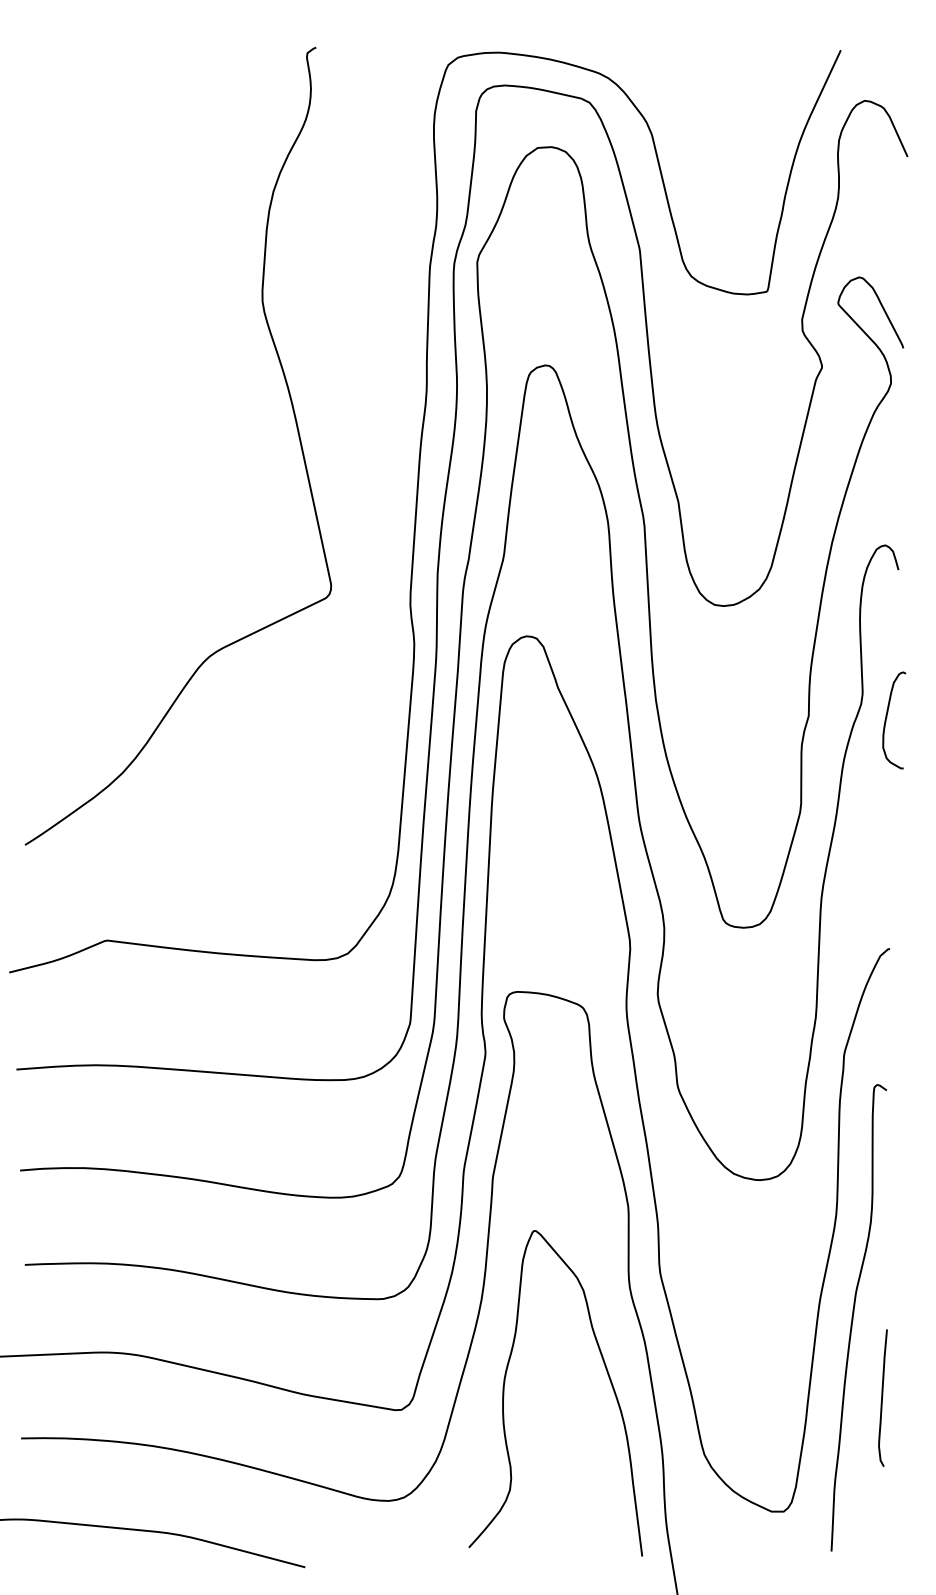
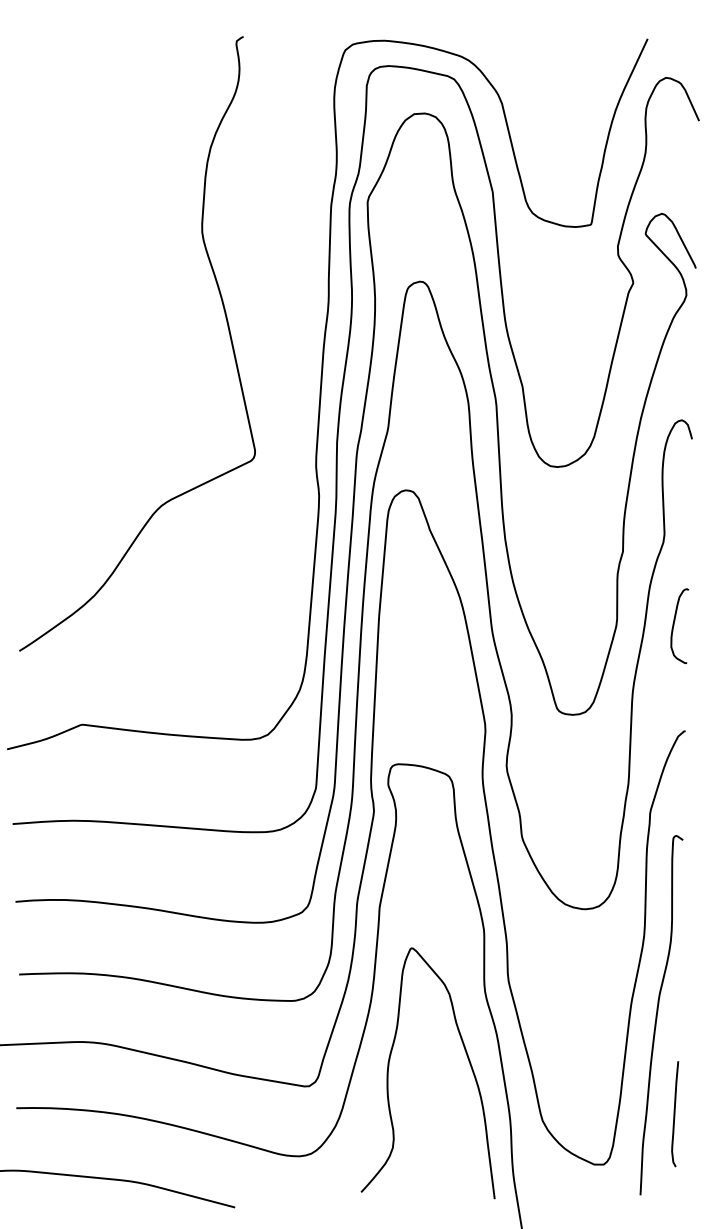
curve: (887, 719) -> (674, 625), moved
curve: (883, 1398) -> (675, 1114), moved

